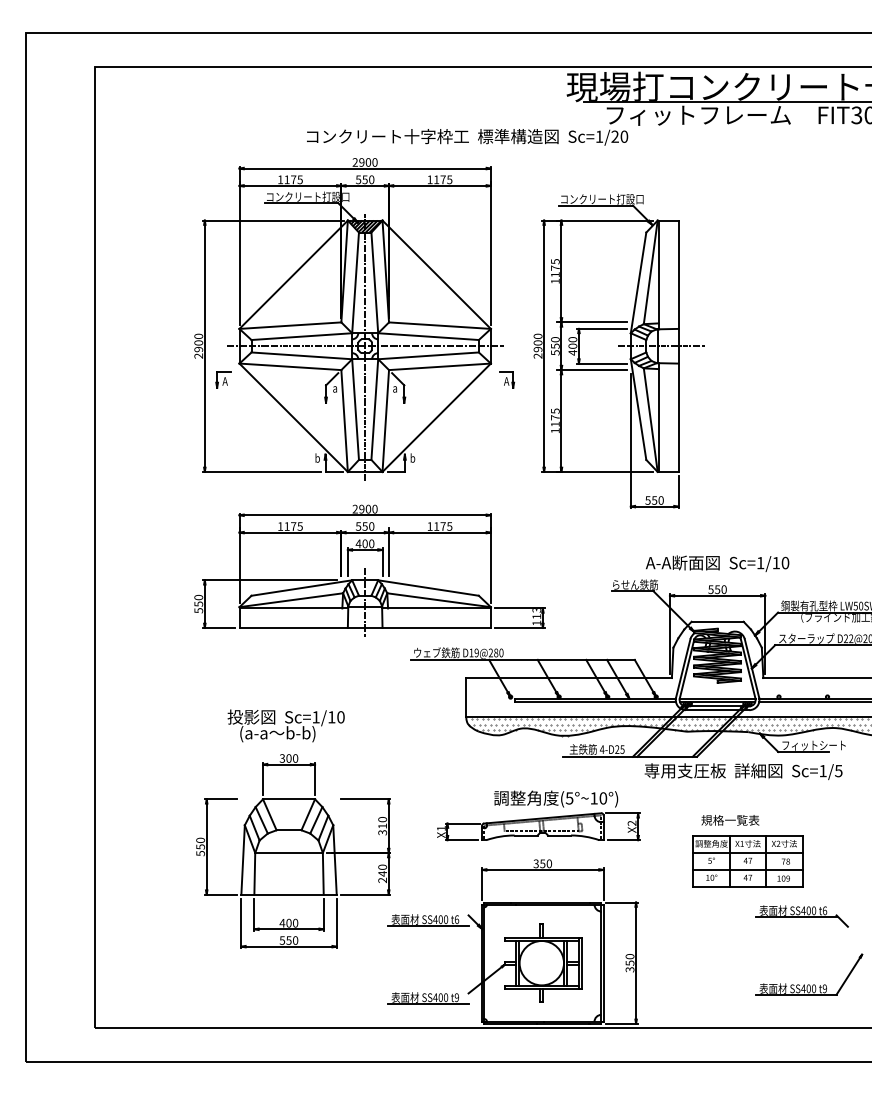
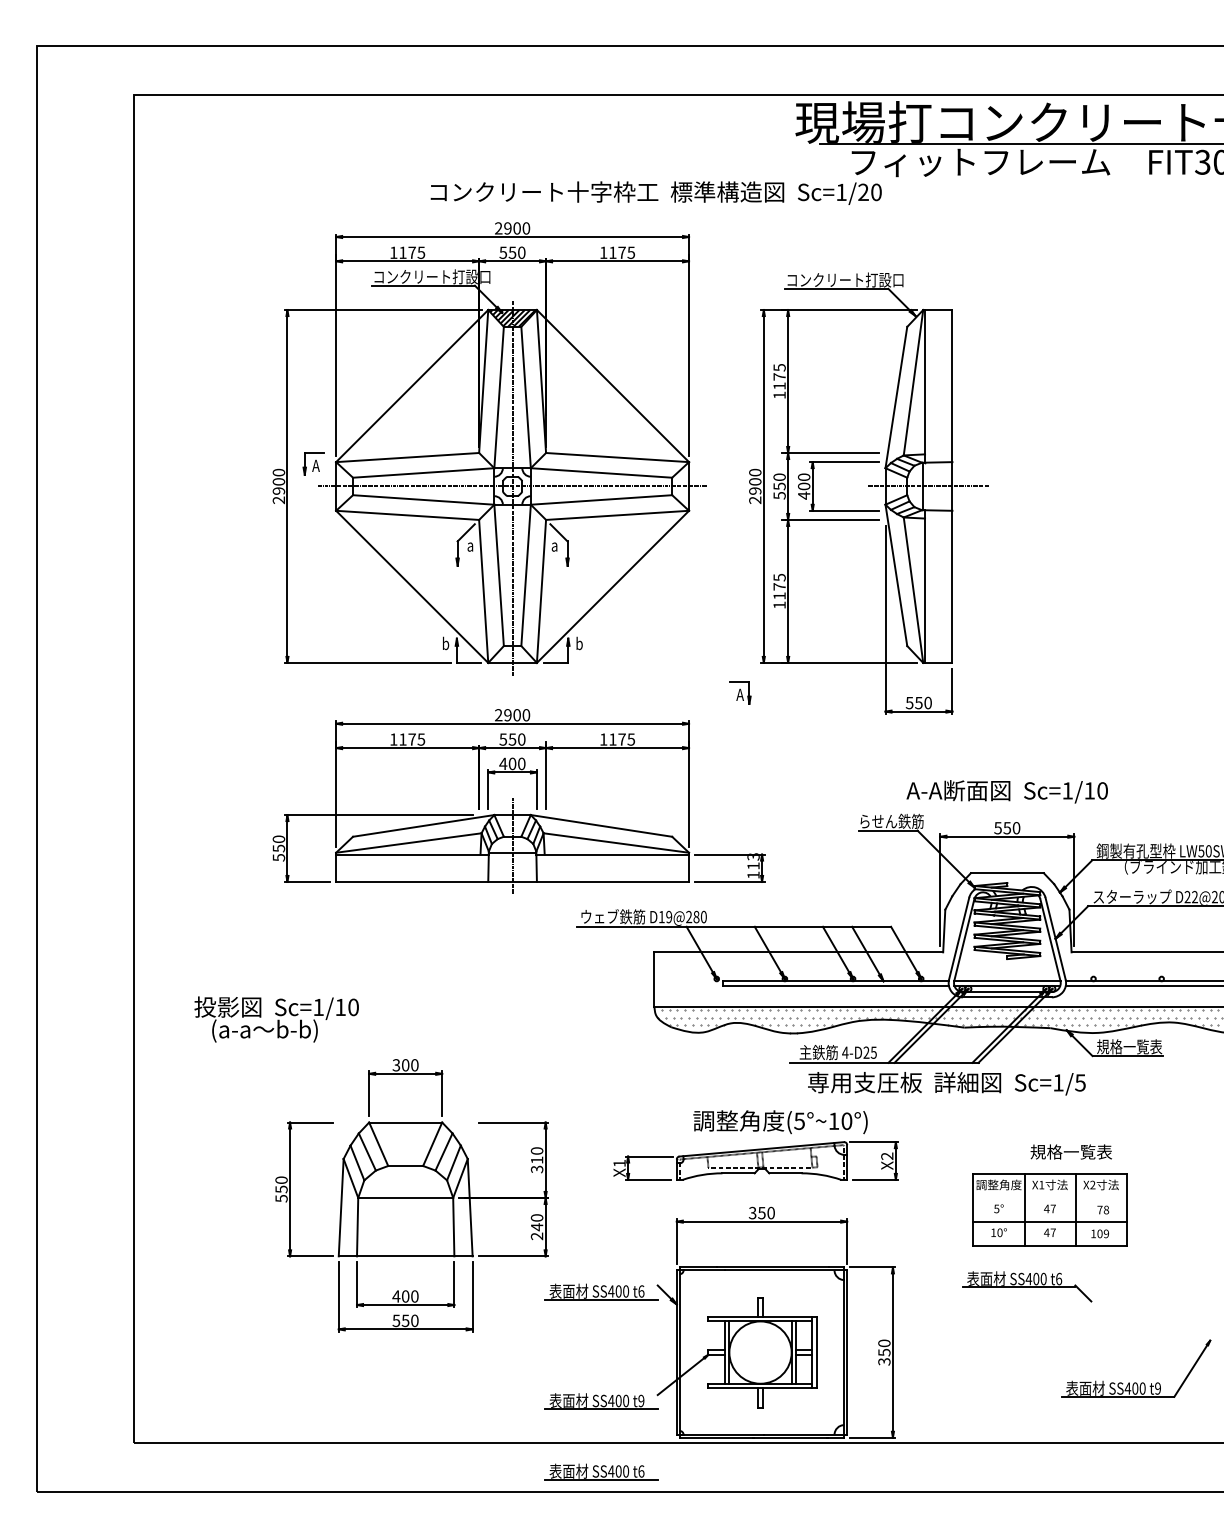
part: (223, 379) -> (313, 463), moved
part: (506, 379) -> (740, 692), moved
text: (286, 725) -> (276, 1019), moved
text: (813, 745) -> (1142, 1046), フィットシート -> 規格一覧表
text: (743, 771) -> (946, 1083), moved
text: (729, 819) -> (1070, 1151), moved
line: (747, 853) -> (1049, 1198), removed
part: (802, 916) -> (1027, 1286), moved
part: (428, 1047) -> (601, 1471), added

